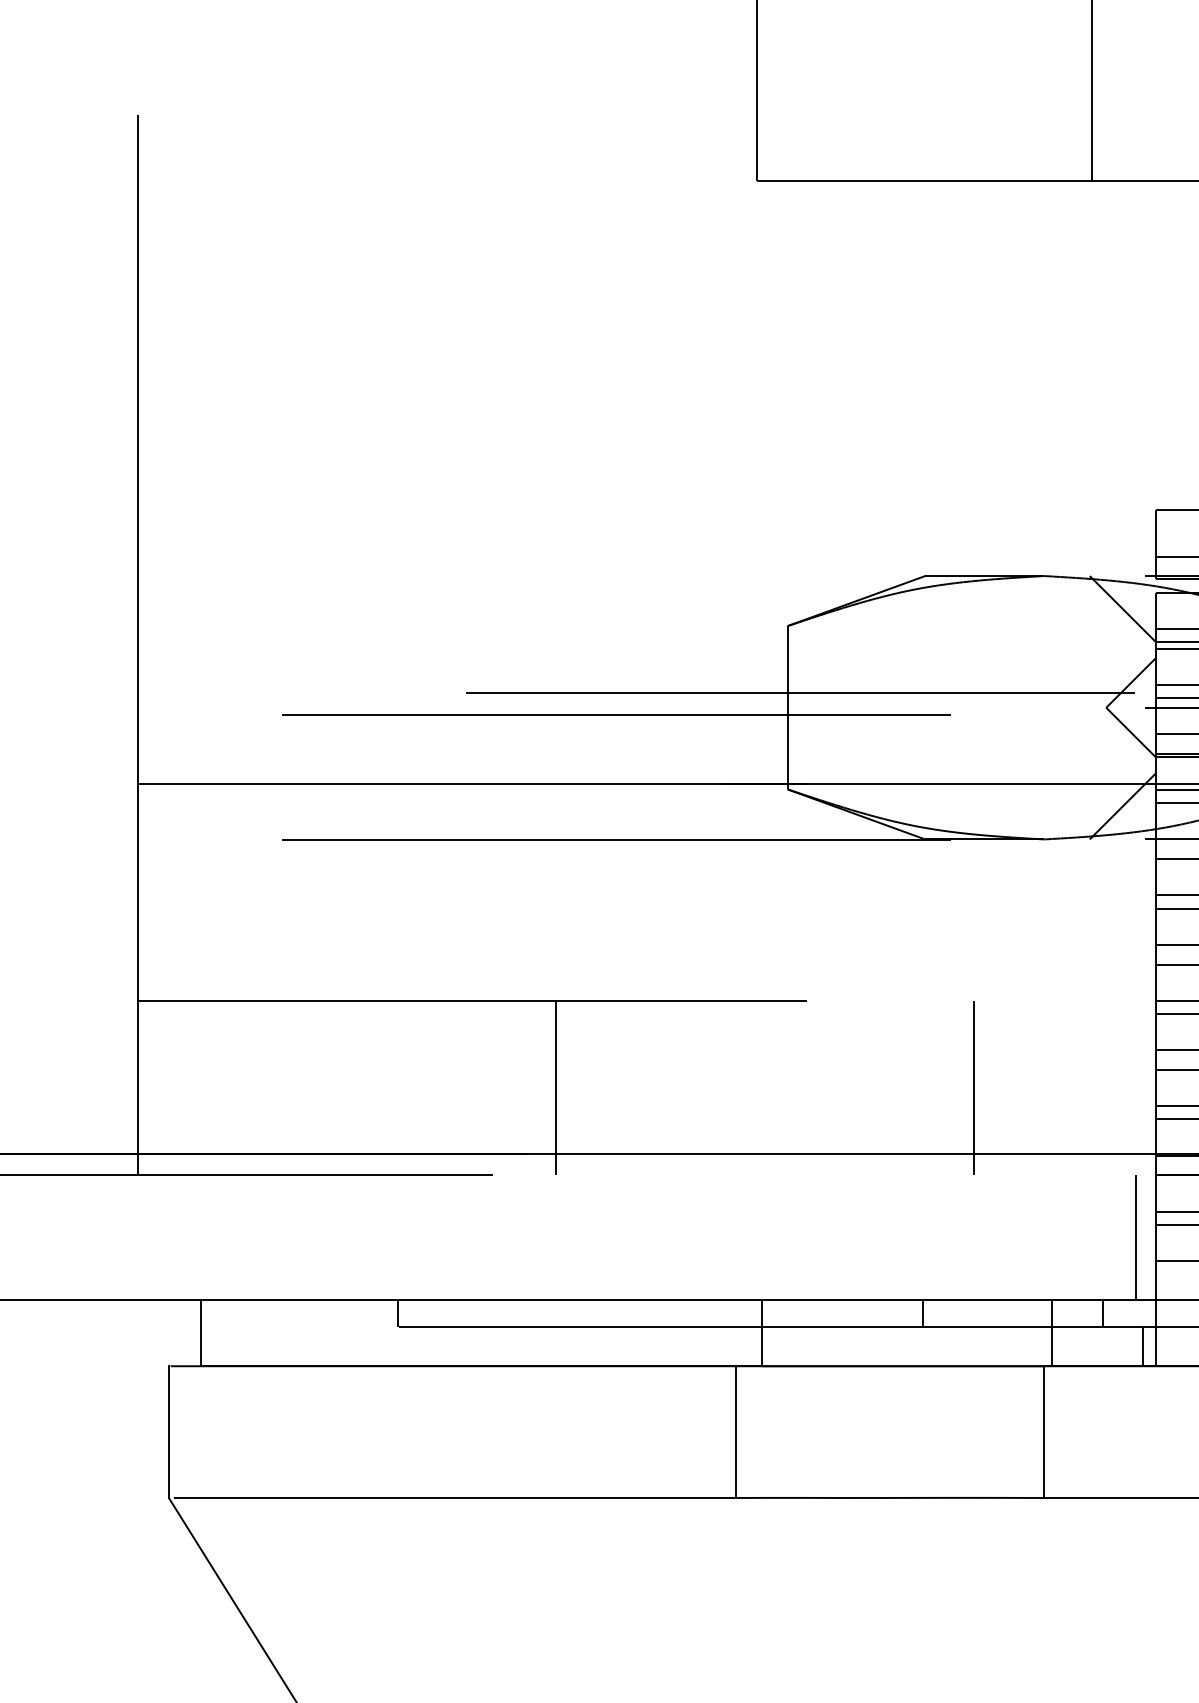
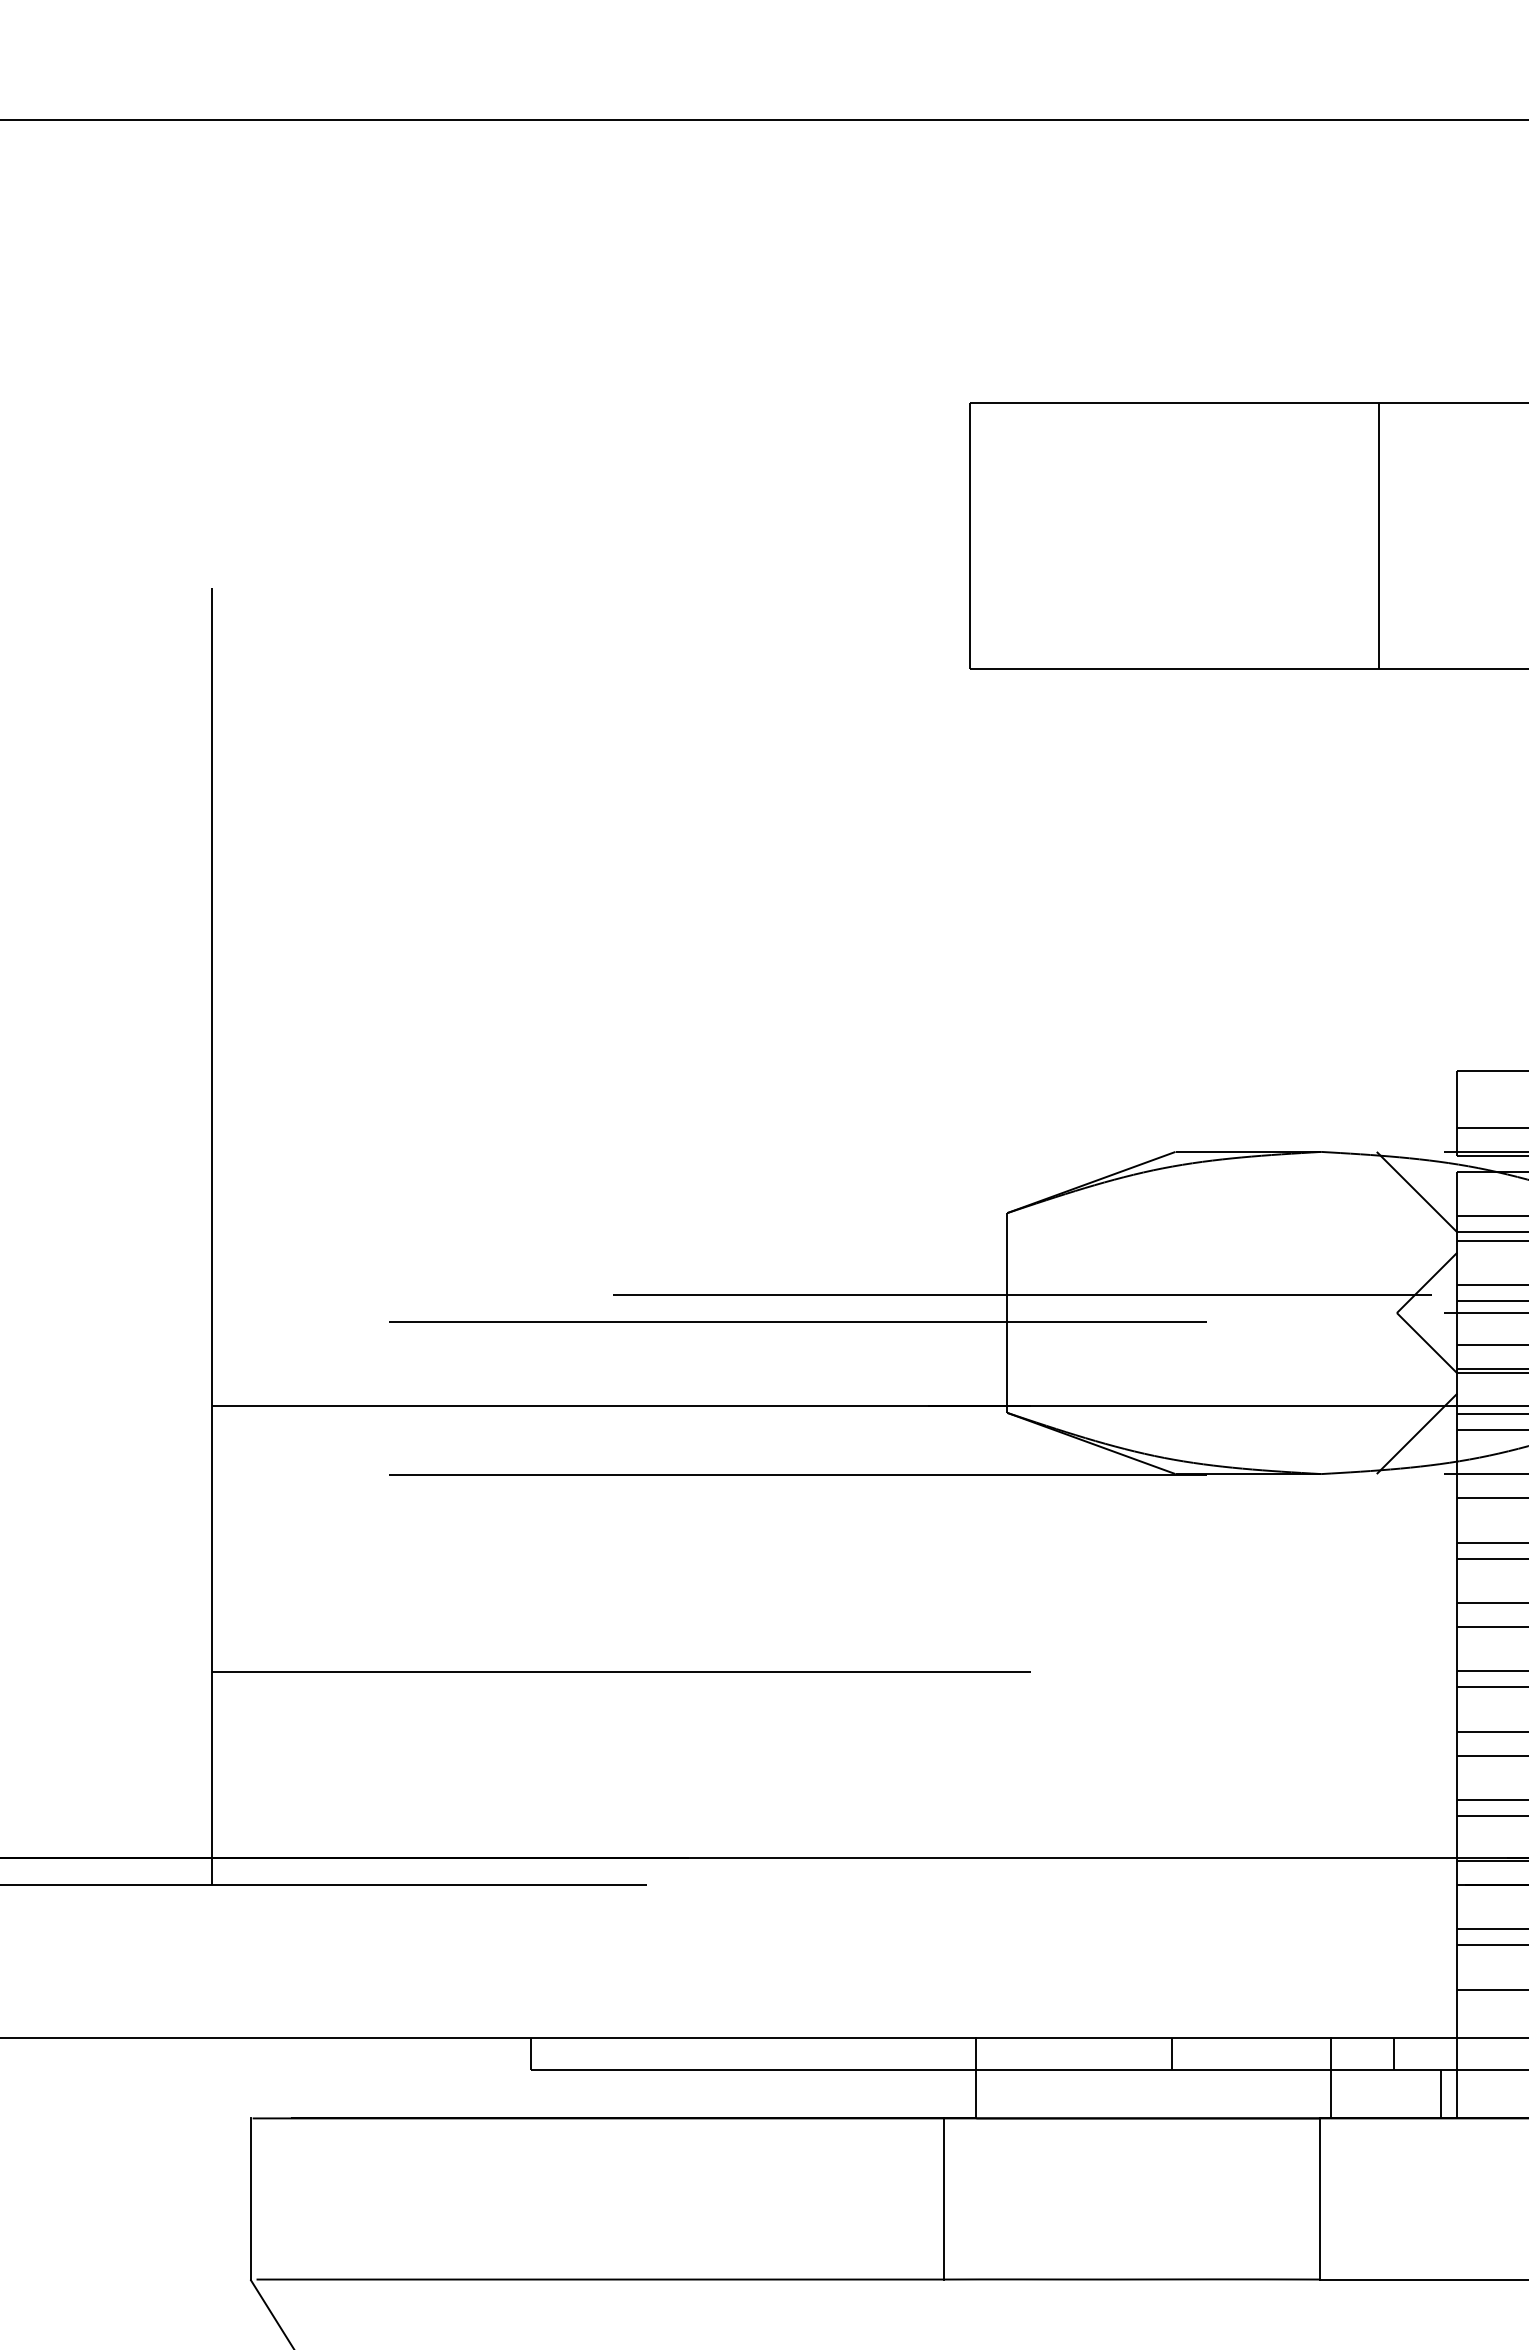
line: (555, 1088) -> (723, 1778), removed
line: (974, 1088) -> (1235, 1778), removed
line: (1136, 1237) -> (1433, 1961), removed
line: (200, 1332) -> (289, 2077), removed

